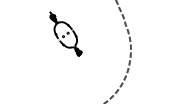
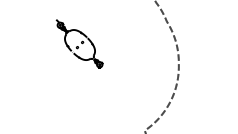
part: (65, 33) -> (79, 43), moved

